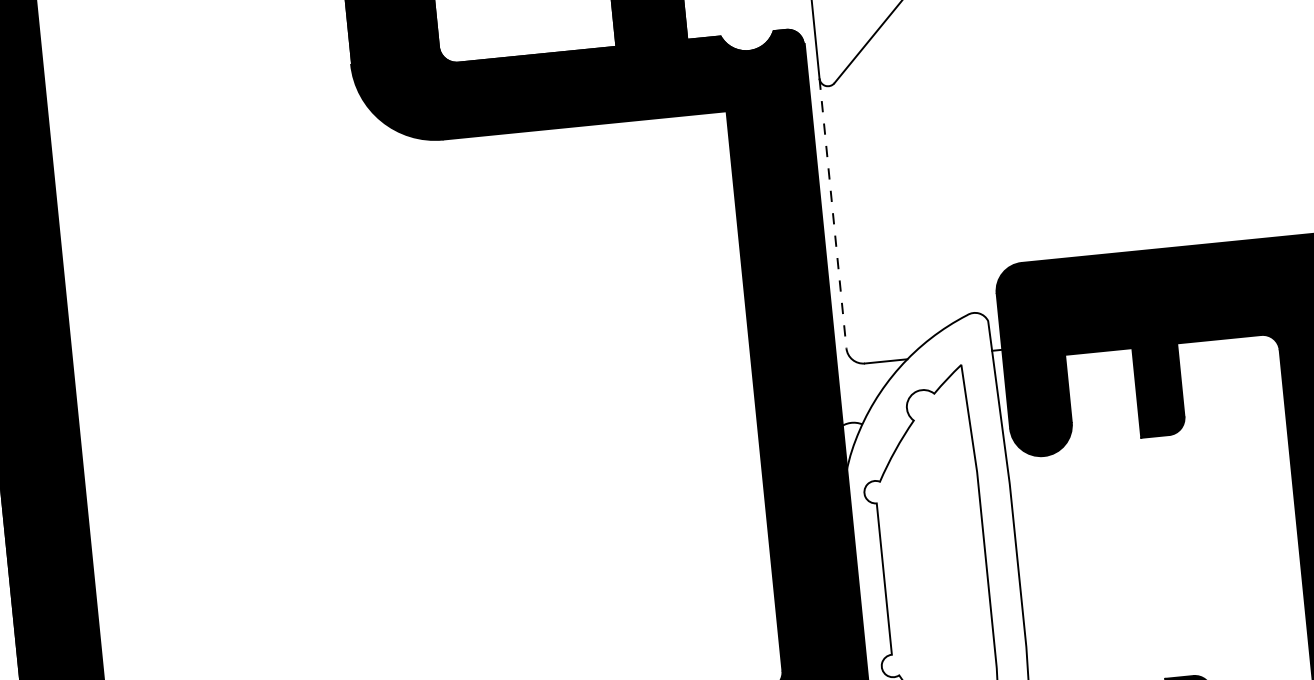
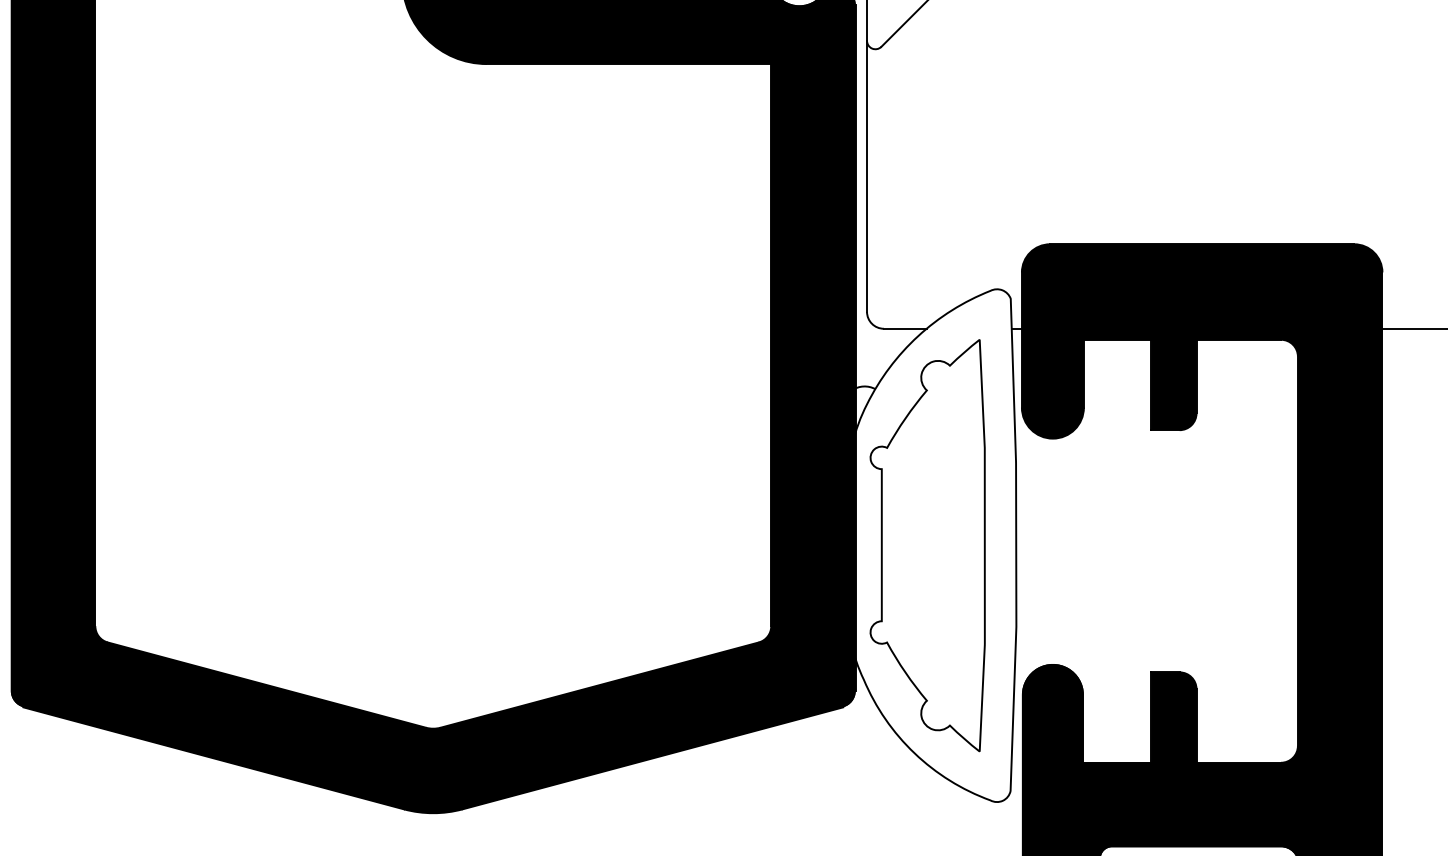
line: (833, 213) -> (867, 176), dashed -> solid

